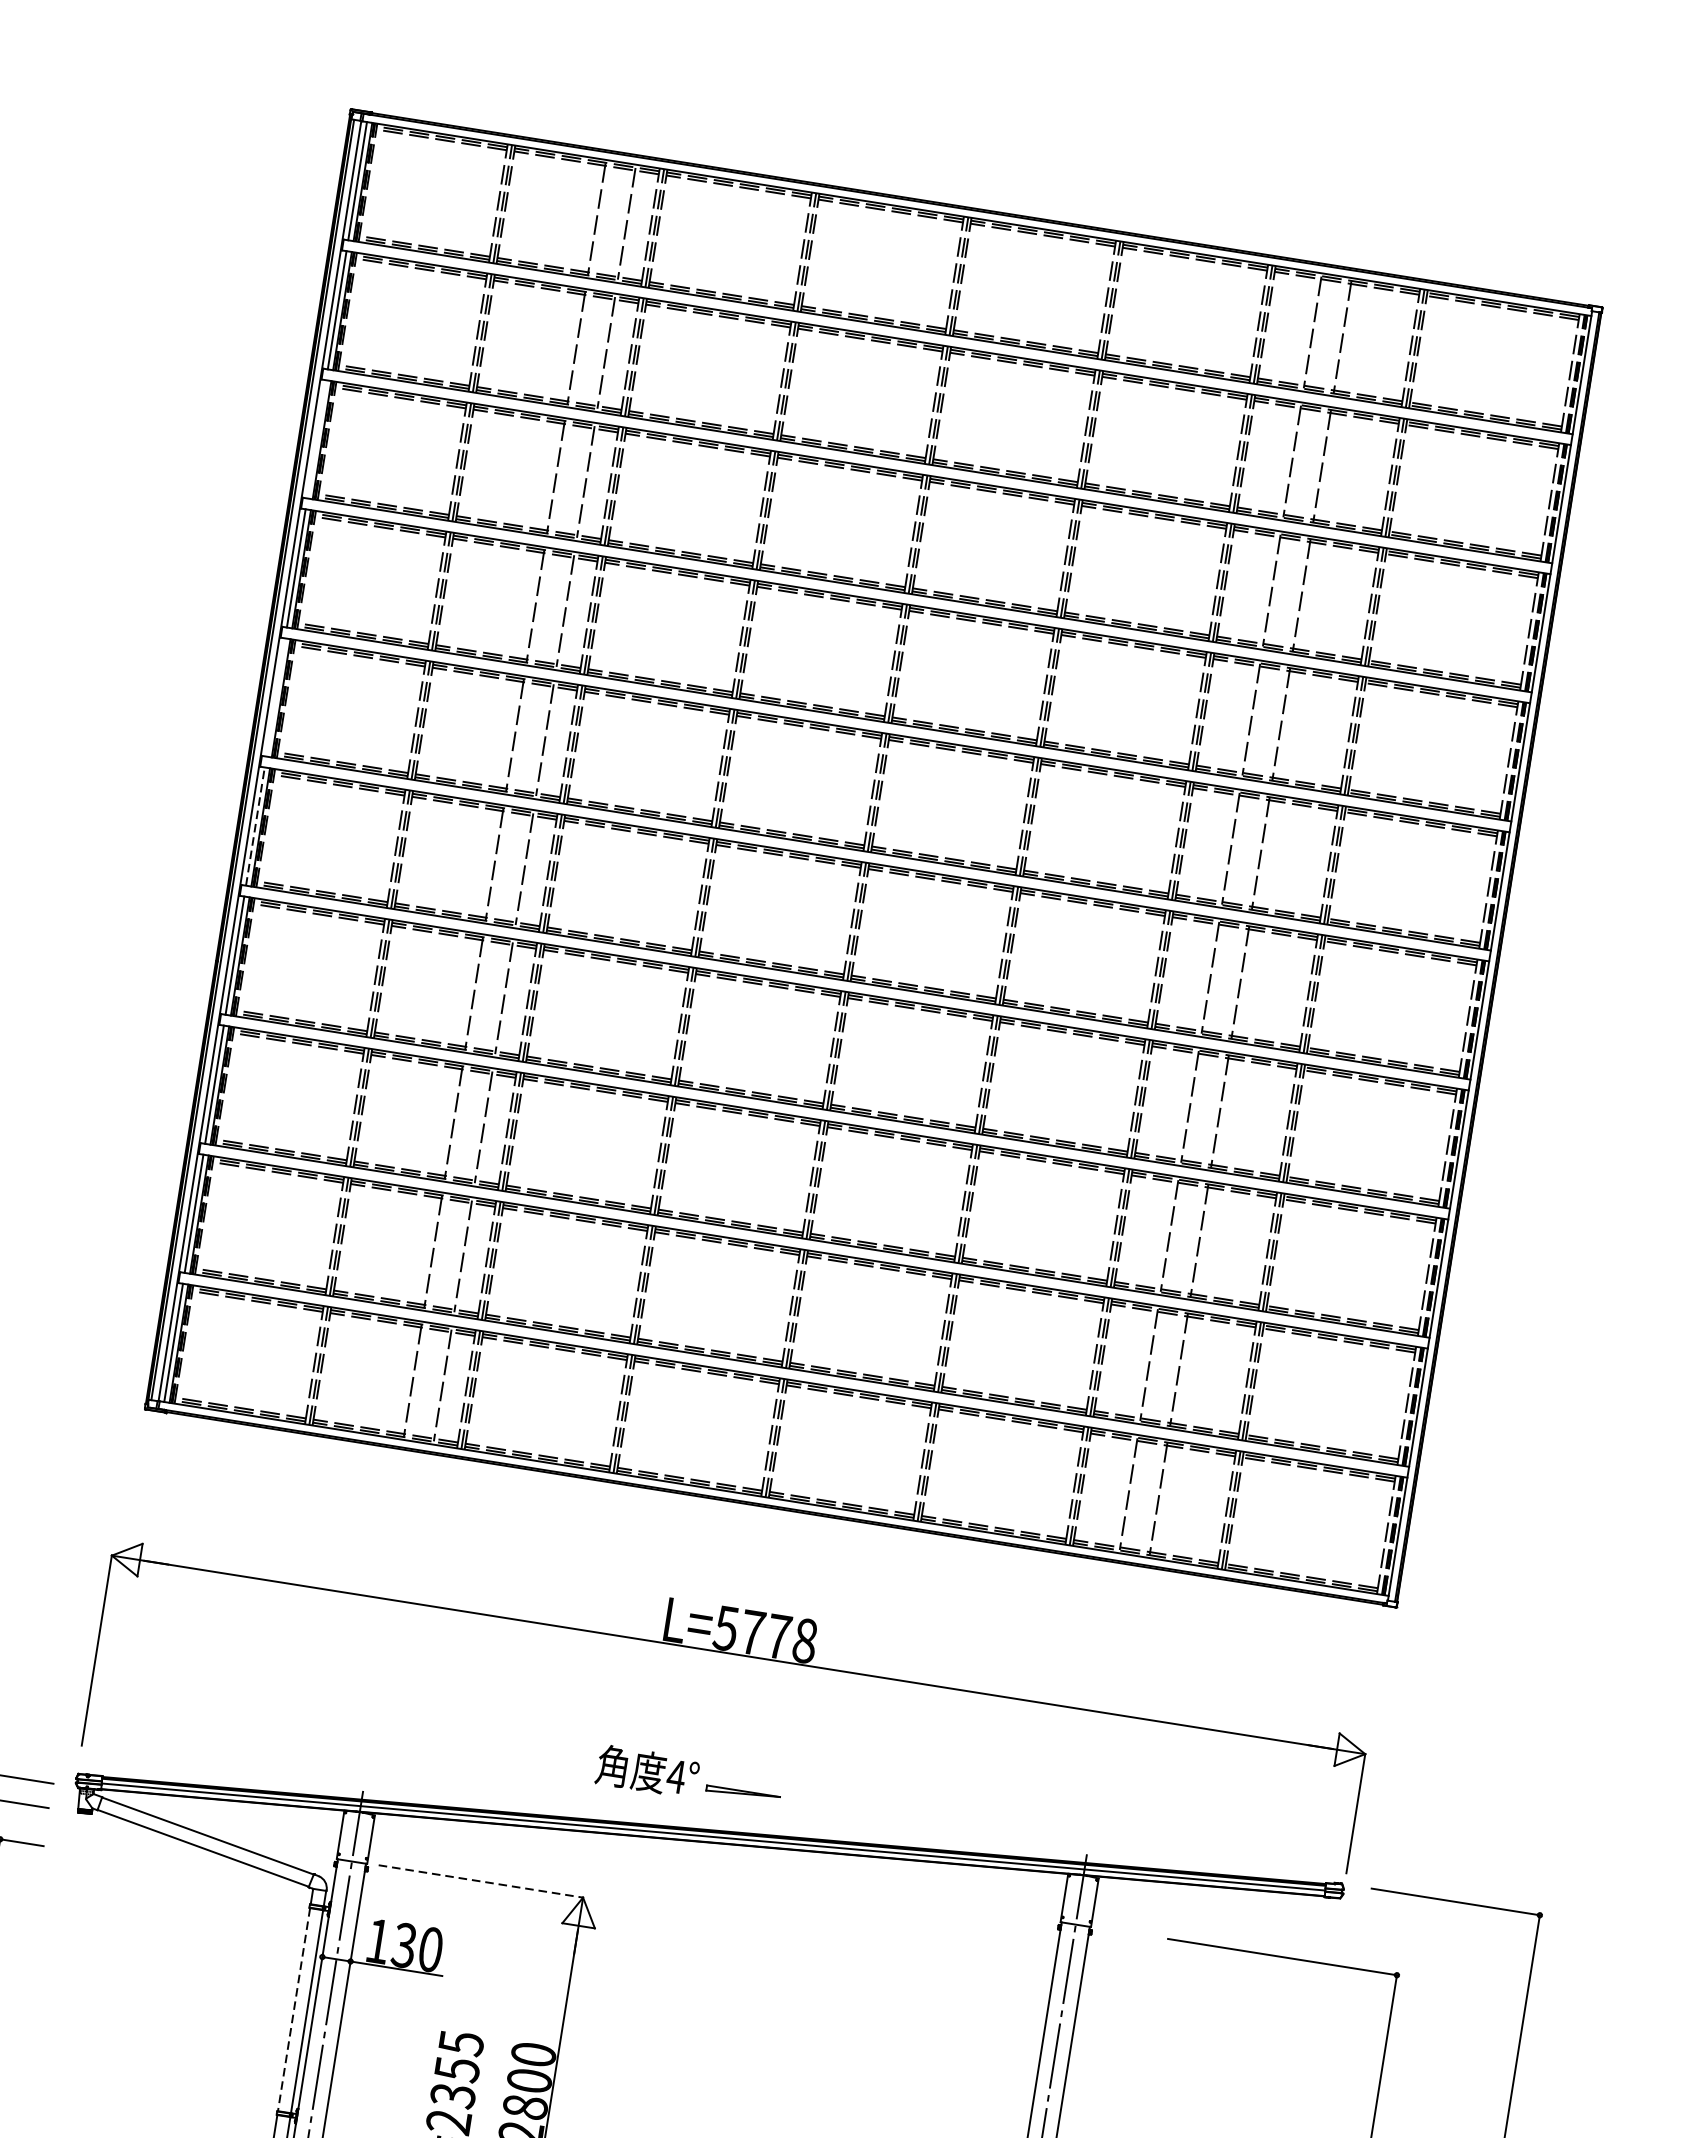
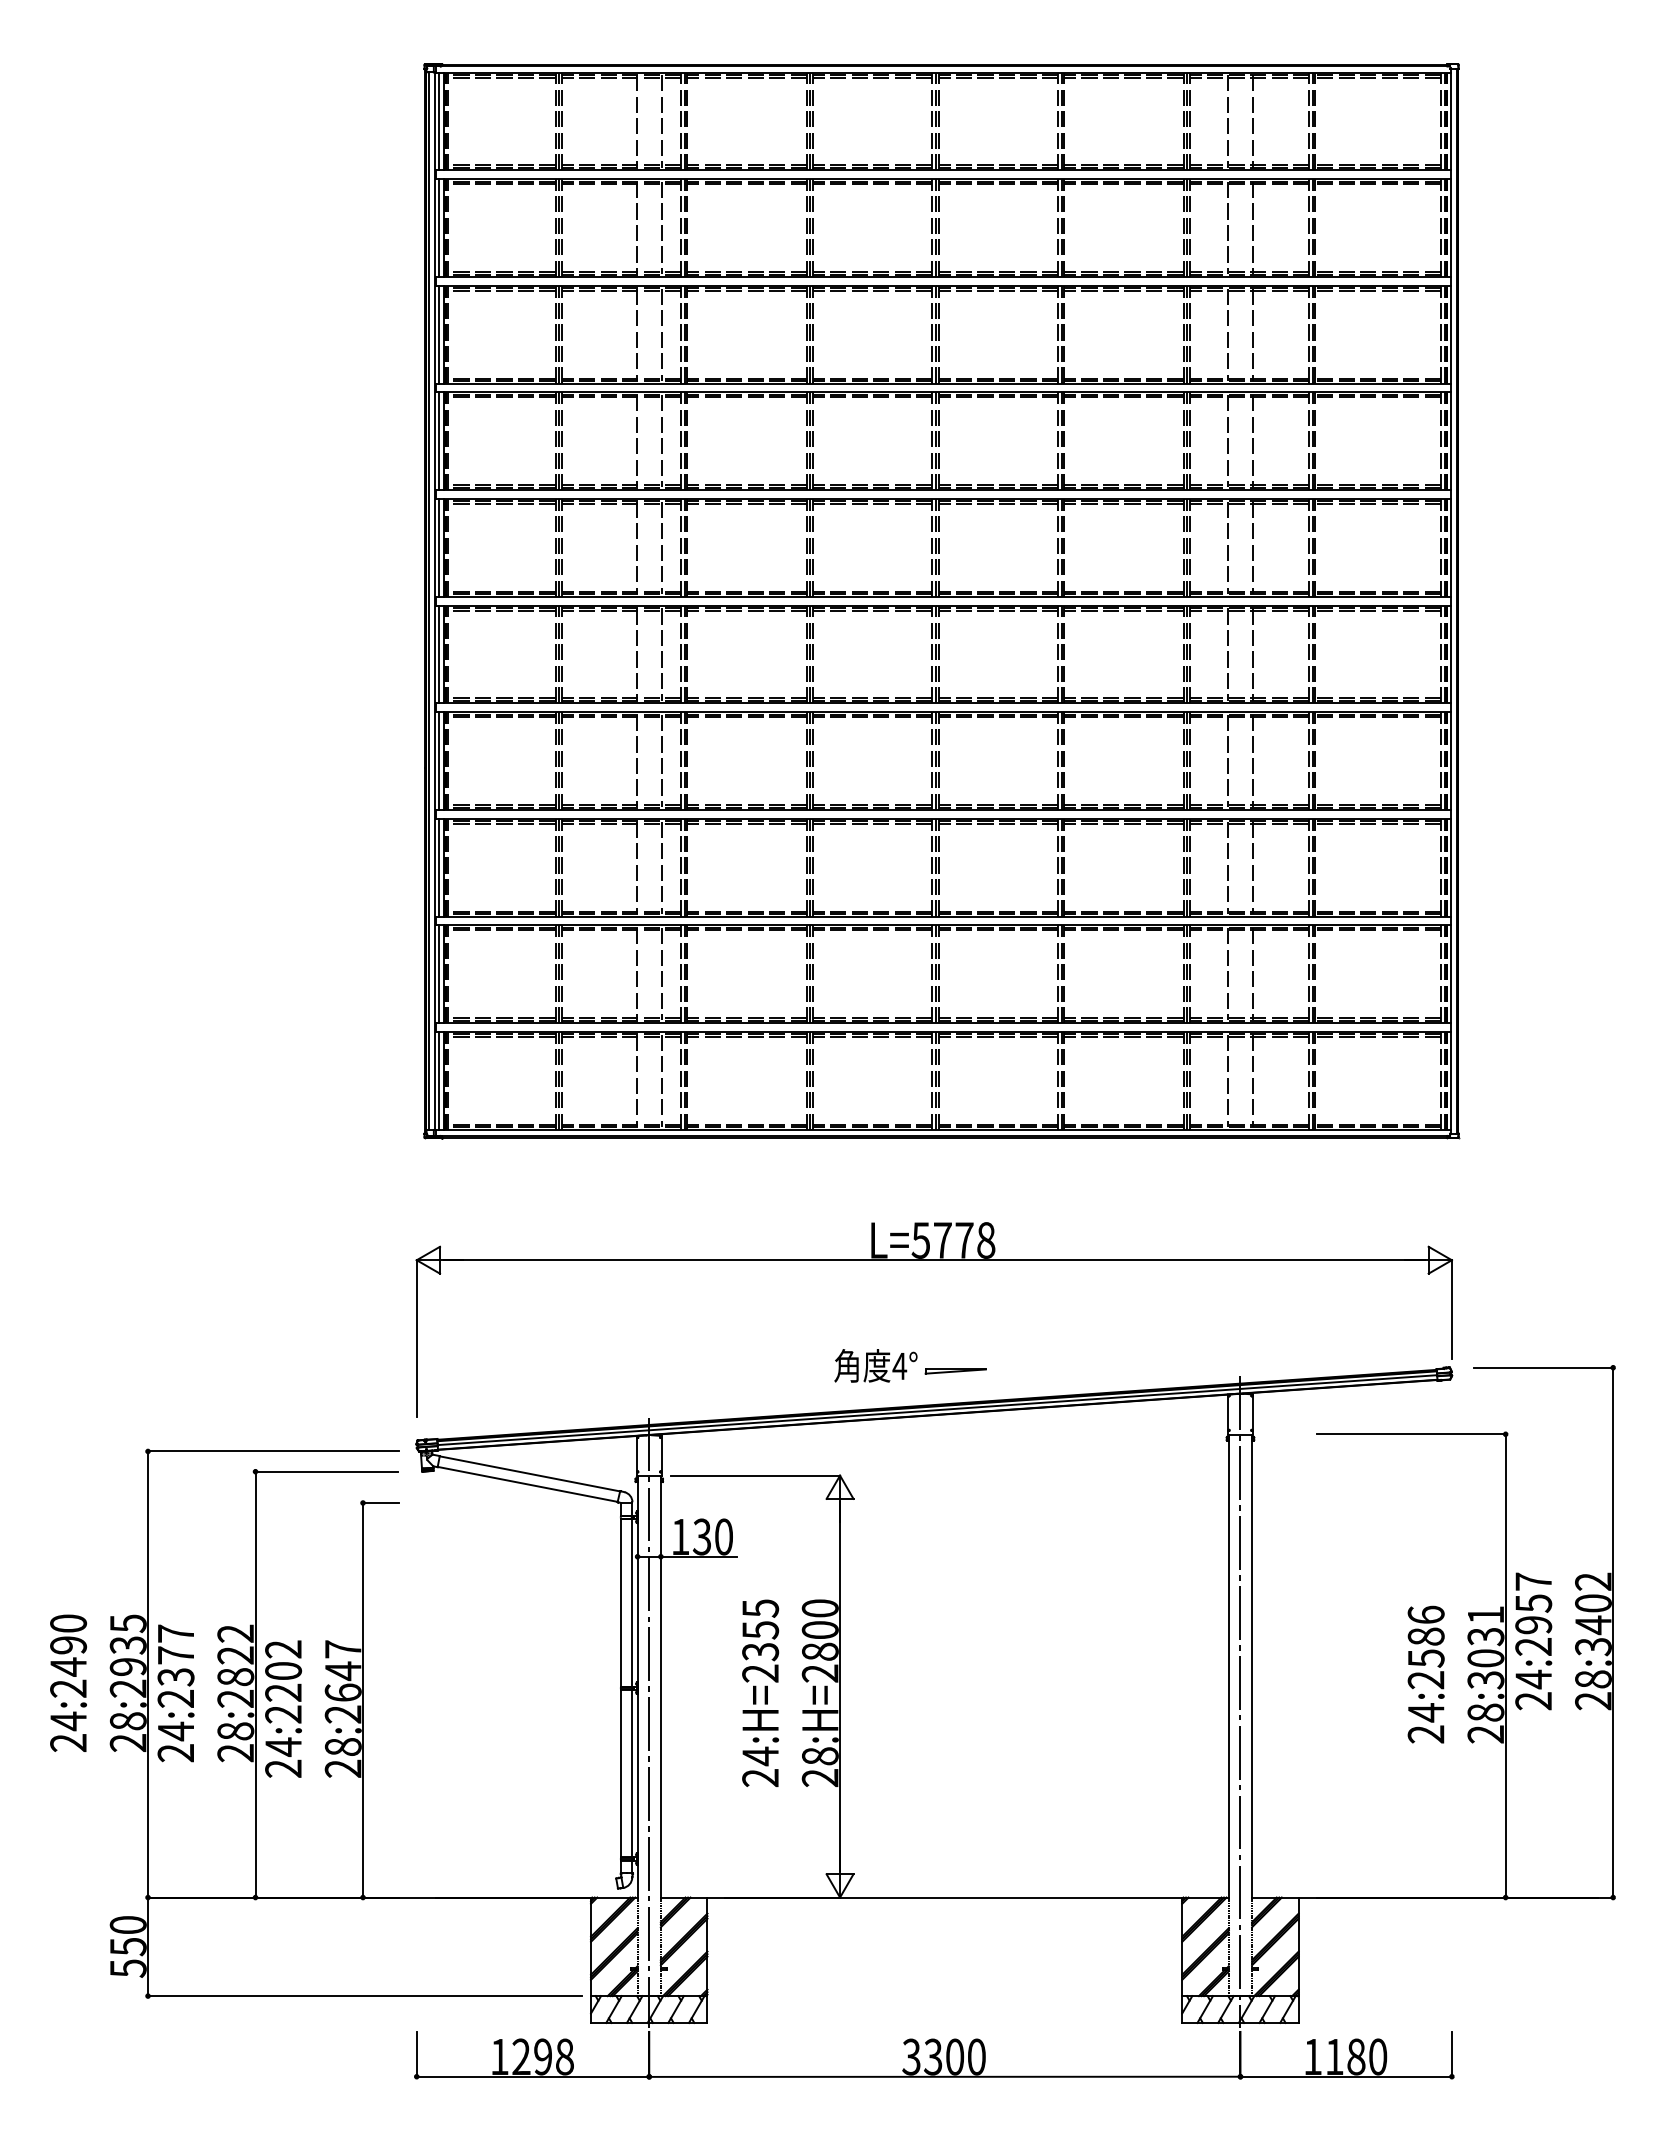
line: (316, 439) -> (439, 334), added
line: (276, 697) -> (439, 547), added
line: (255, 826) -> (439, 654), dashed -> solid
line: (480, 1881) -> (755, 1475), dashed -> solid
line: (294, 2009) -> (621, 1602), dashed -> solid

